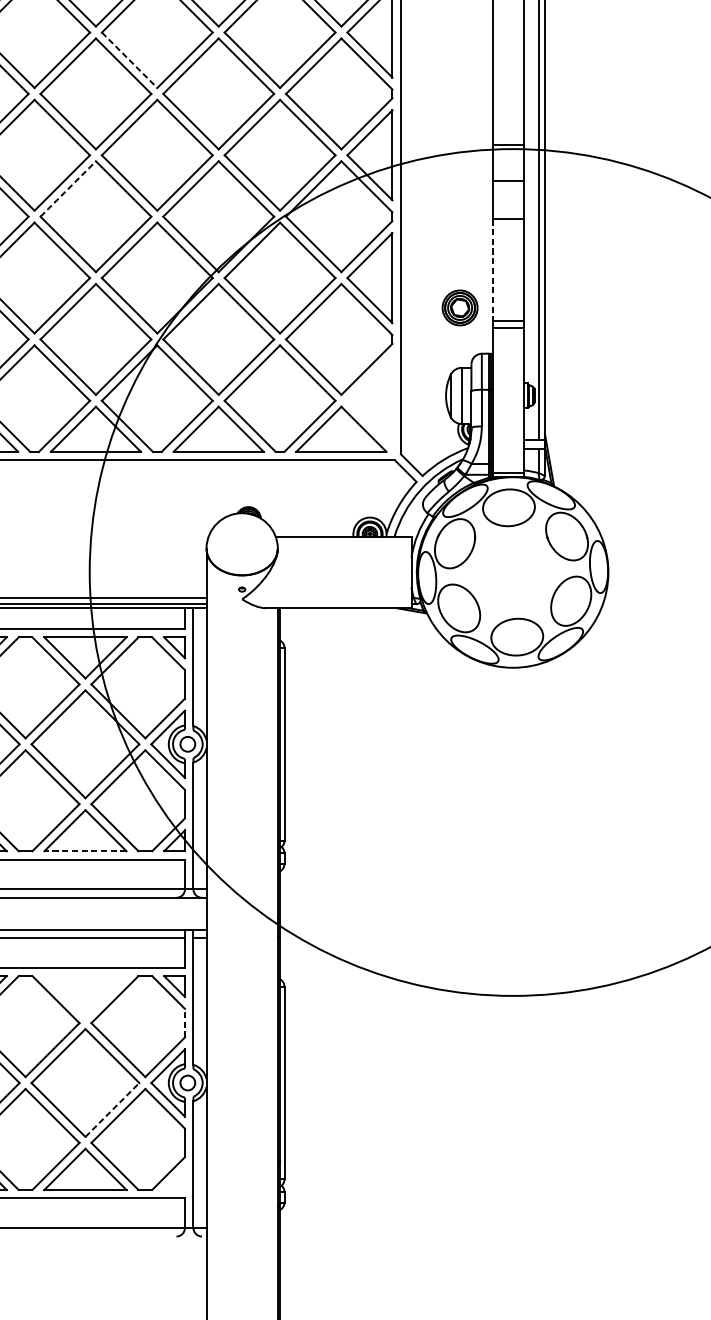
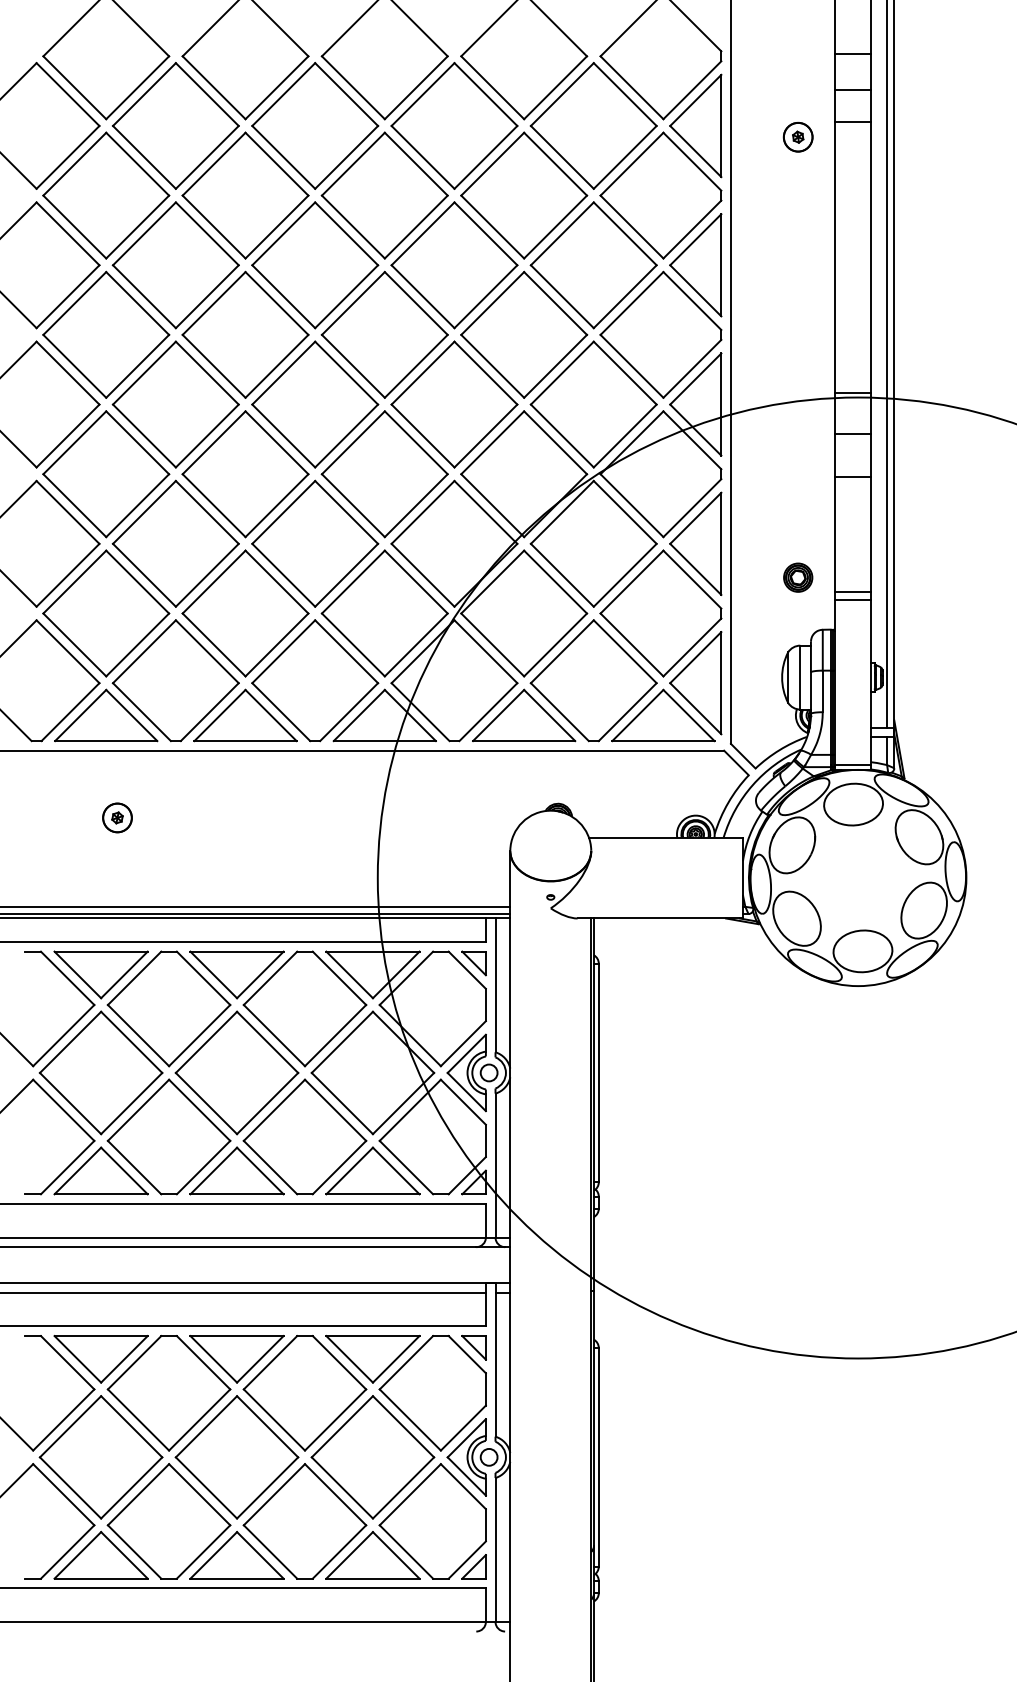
line: (130, 60) -> (423, 297), dashed -> solid
line: (68, 188) -> (353, 442), dashed -> solid
line: (492, 269) -> (834, 534), dashed -> solid
part: (460, 307) -> (798, 577), size x0.71
part: (369, 401) -> (695, 683), added
line: (85, 851) -> (372, 1194), dashed -> solid
part: (85, 996) -> (372, 1359), added
line: (184, 1022) -> (485, 1388), dashed -> solid
line: (112, 1109) -> (403, 1487), dashed -> solid
part: (174, 1179) -> (473, 1566), added

